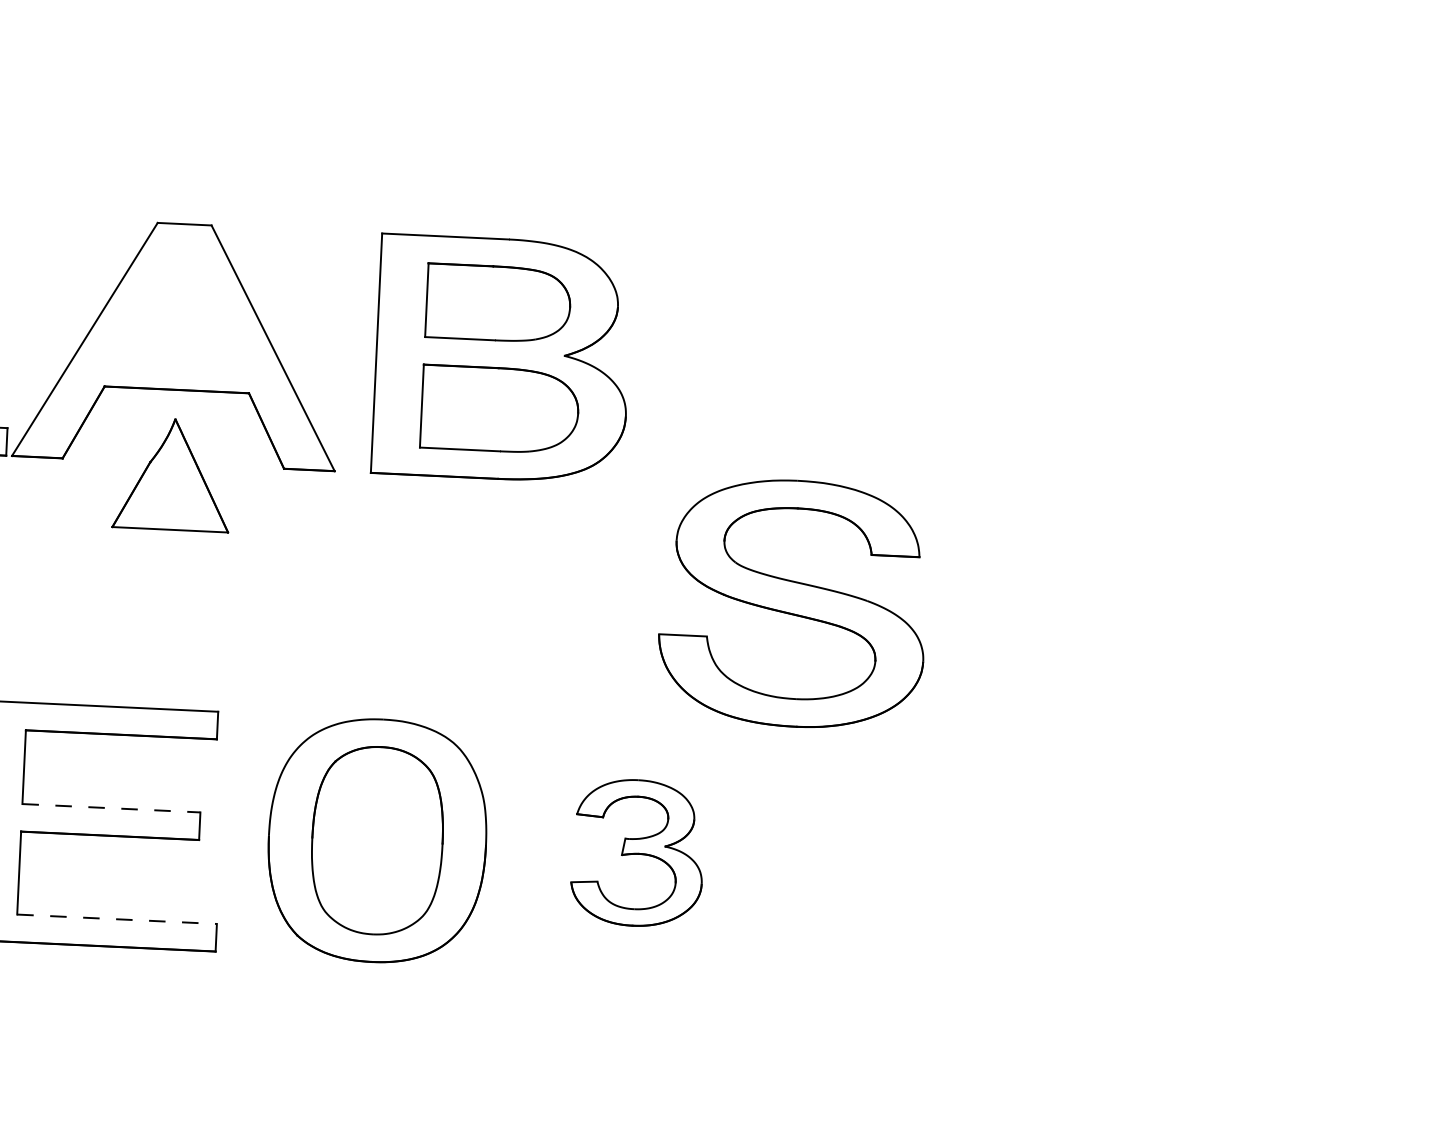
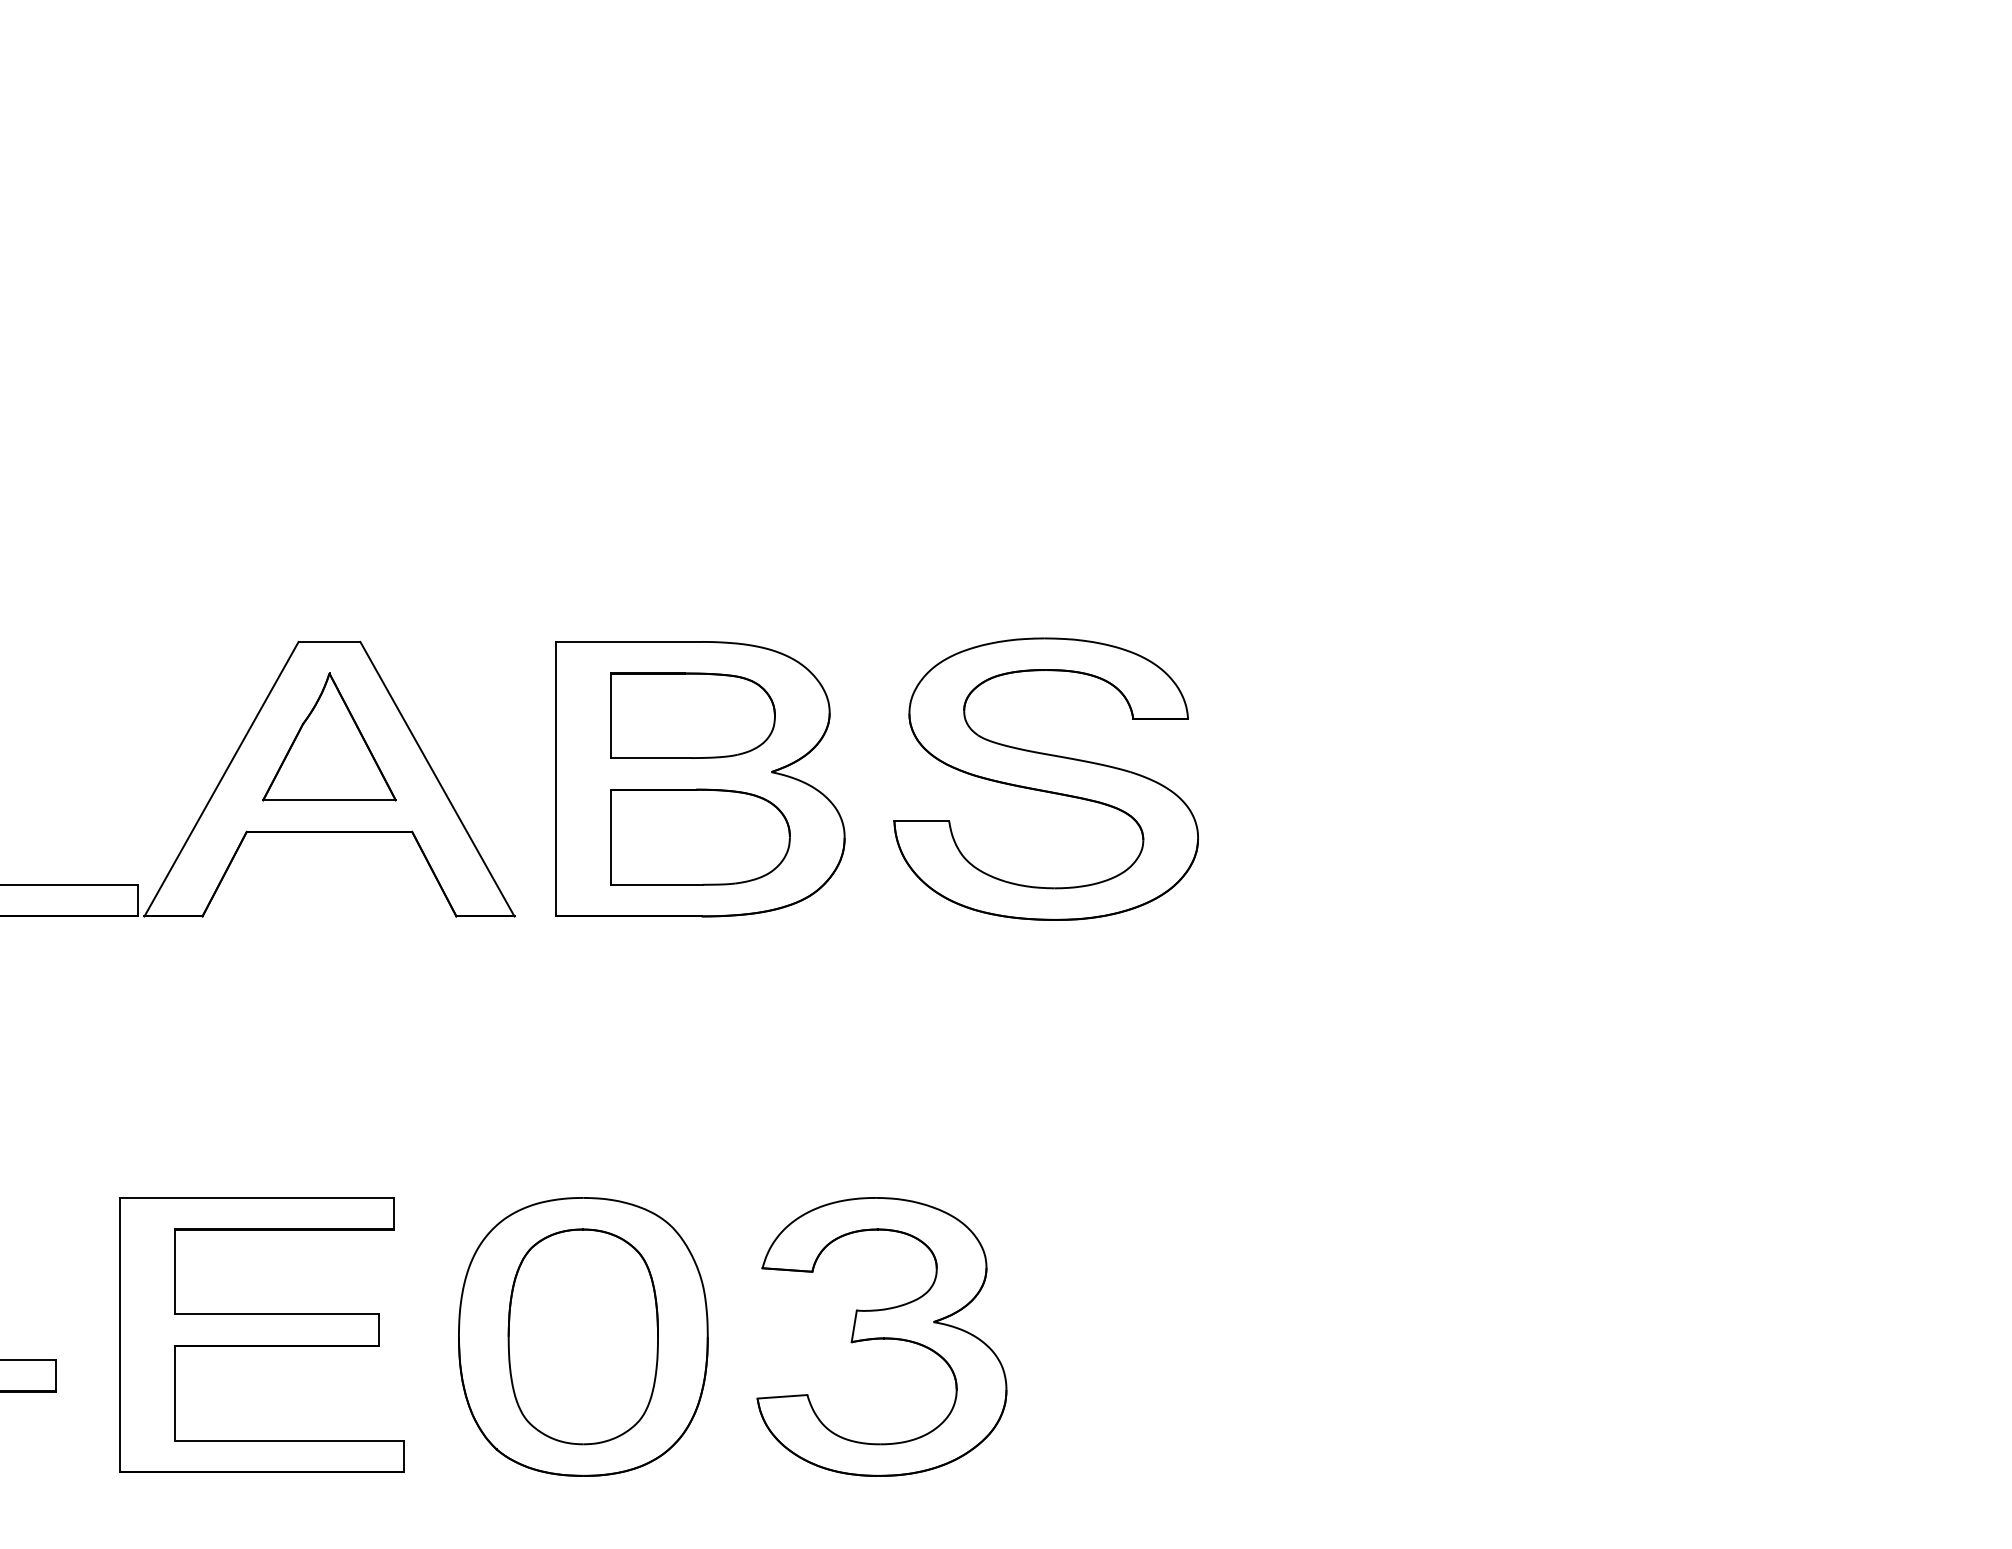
part: (172, 474) -> (329, 736), moved
part: (792, 602) -> (1045, 778), moved
line: (111, 808) -> (277, 1314), dashed -> solid
part: (637, 852) -> (881, 1336), size x1.67
line: (117, 919) -> (290, 1440), dashed -> solid

